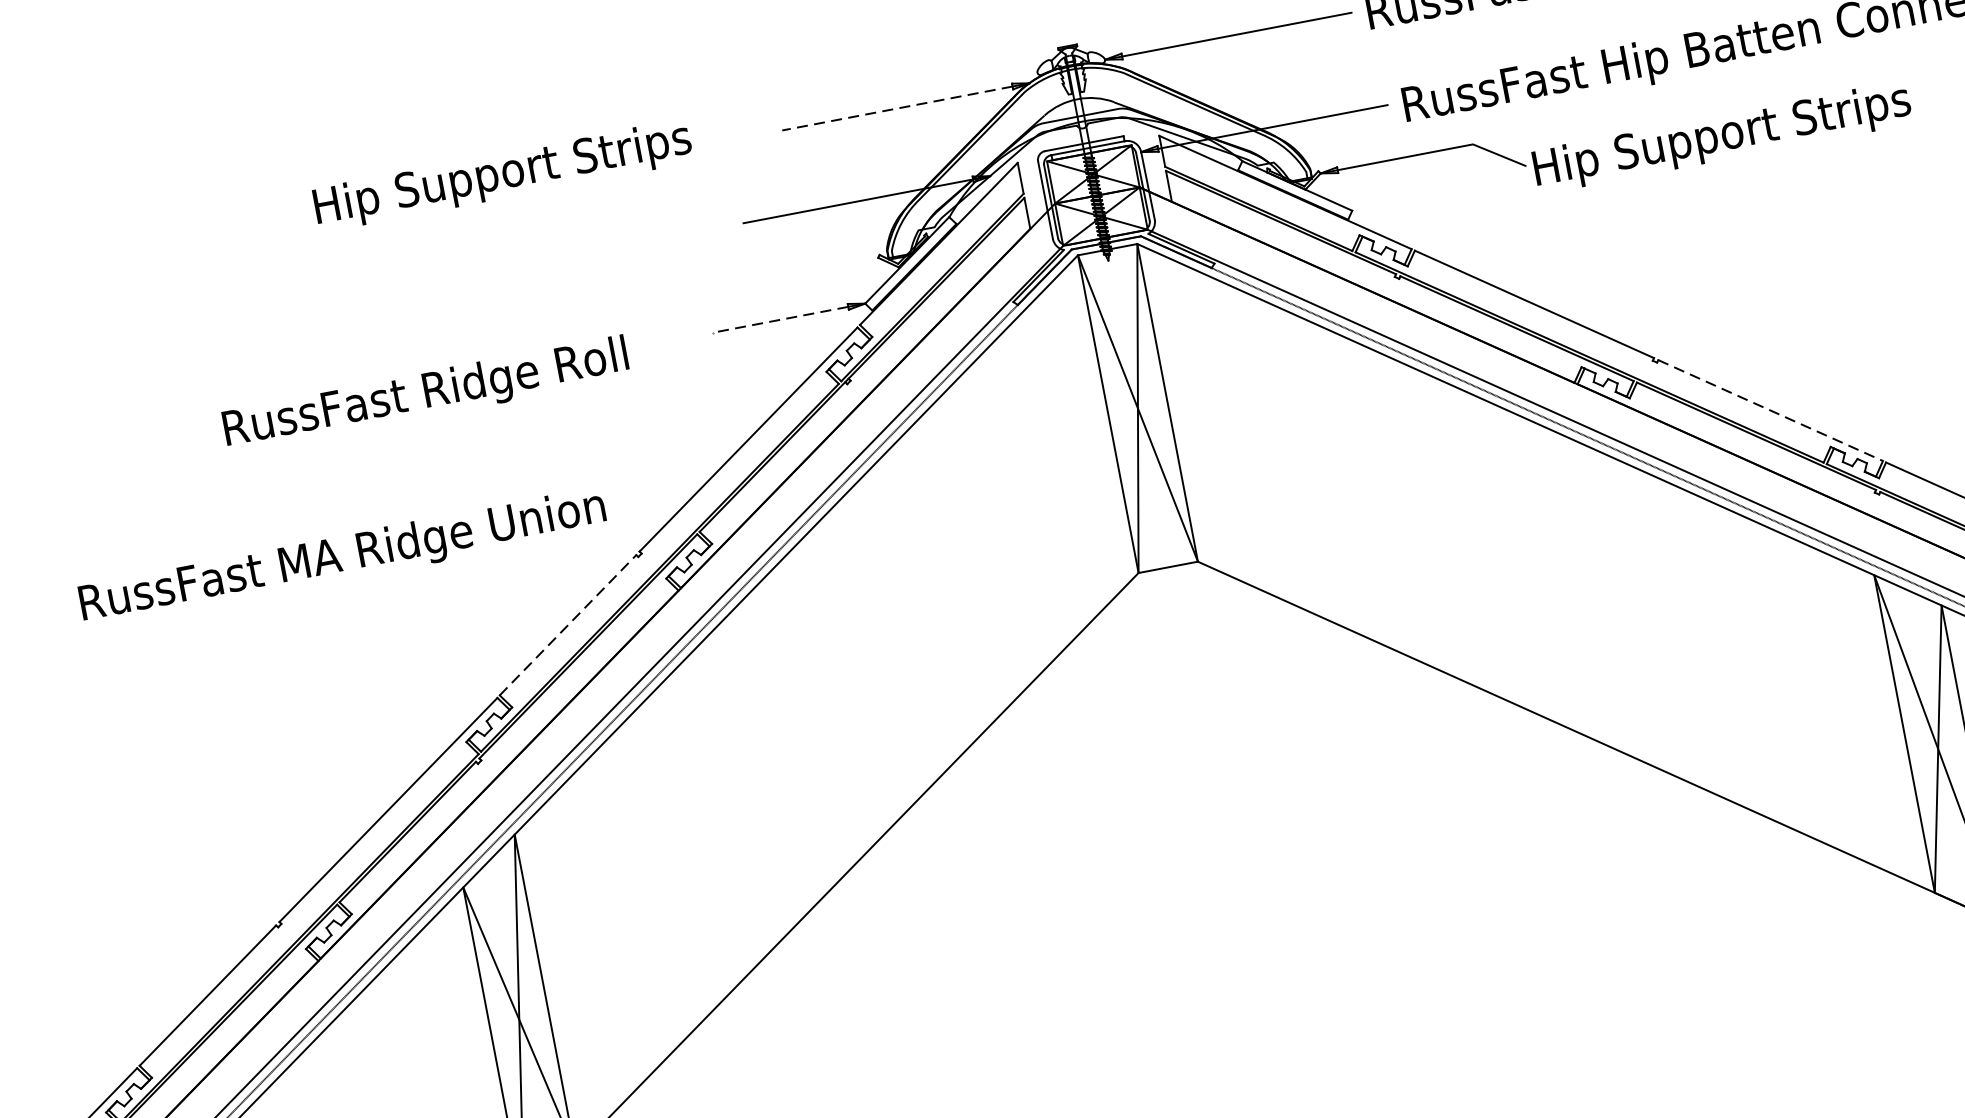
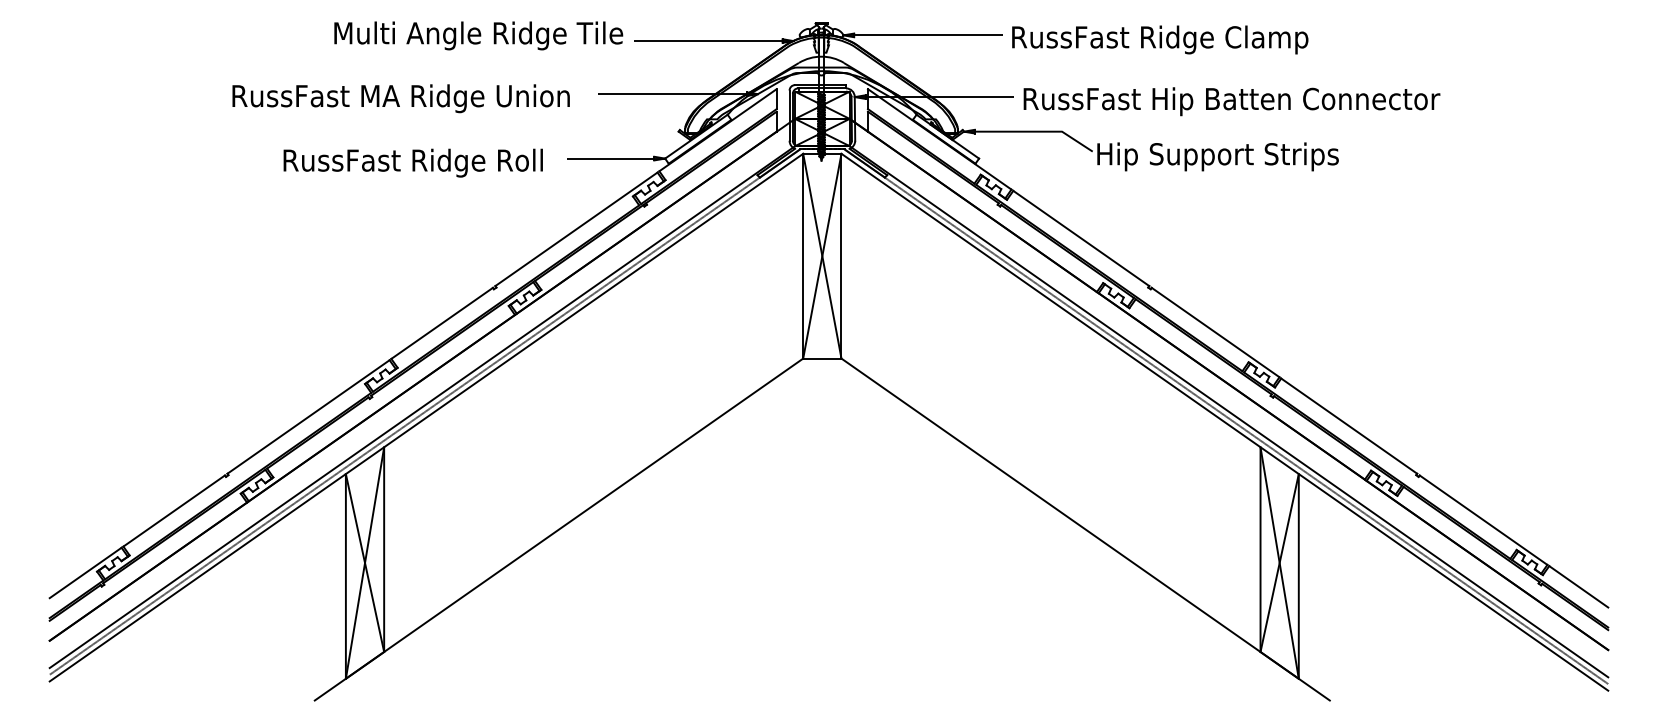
line: (896, 109) -> (707, 41), dashed -> solid
text: (542, 167) -> (480, 35), Hip Support Strips -> Multi Angle Ridge Tile
line: (778, 319) -> (609, 158), dashed -> solid
text: (424, 393) -> (412, 162), moved
line: (1770, 410) -> (1215, 332), dashed -> solid
text: (341, 557) -> (400, 98), moved
line: (568, 625) -> (442, 323), dashed -> solid

